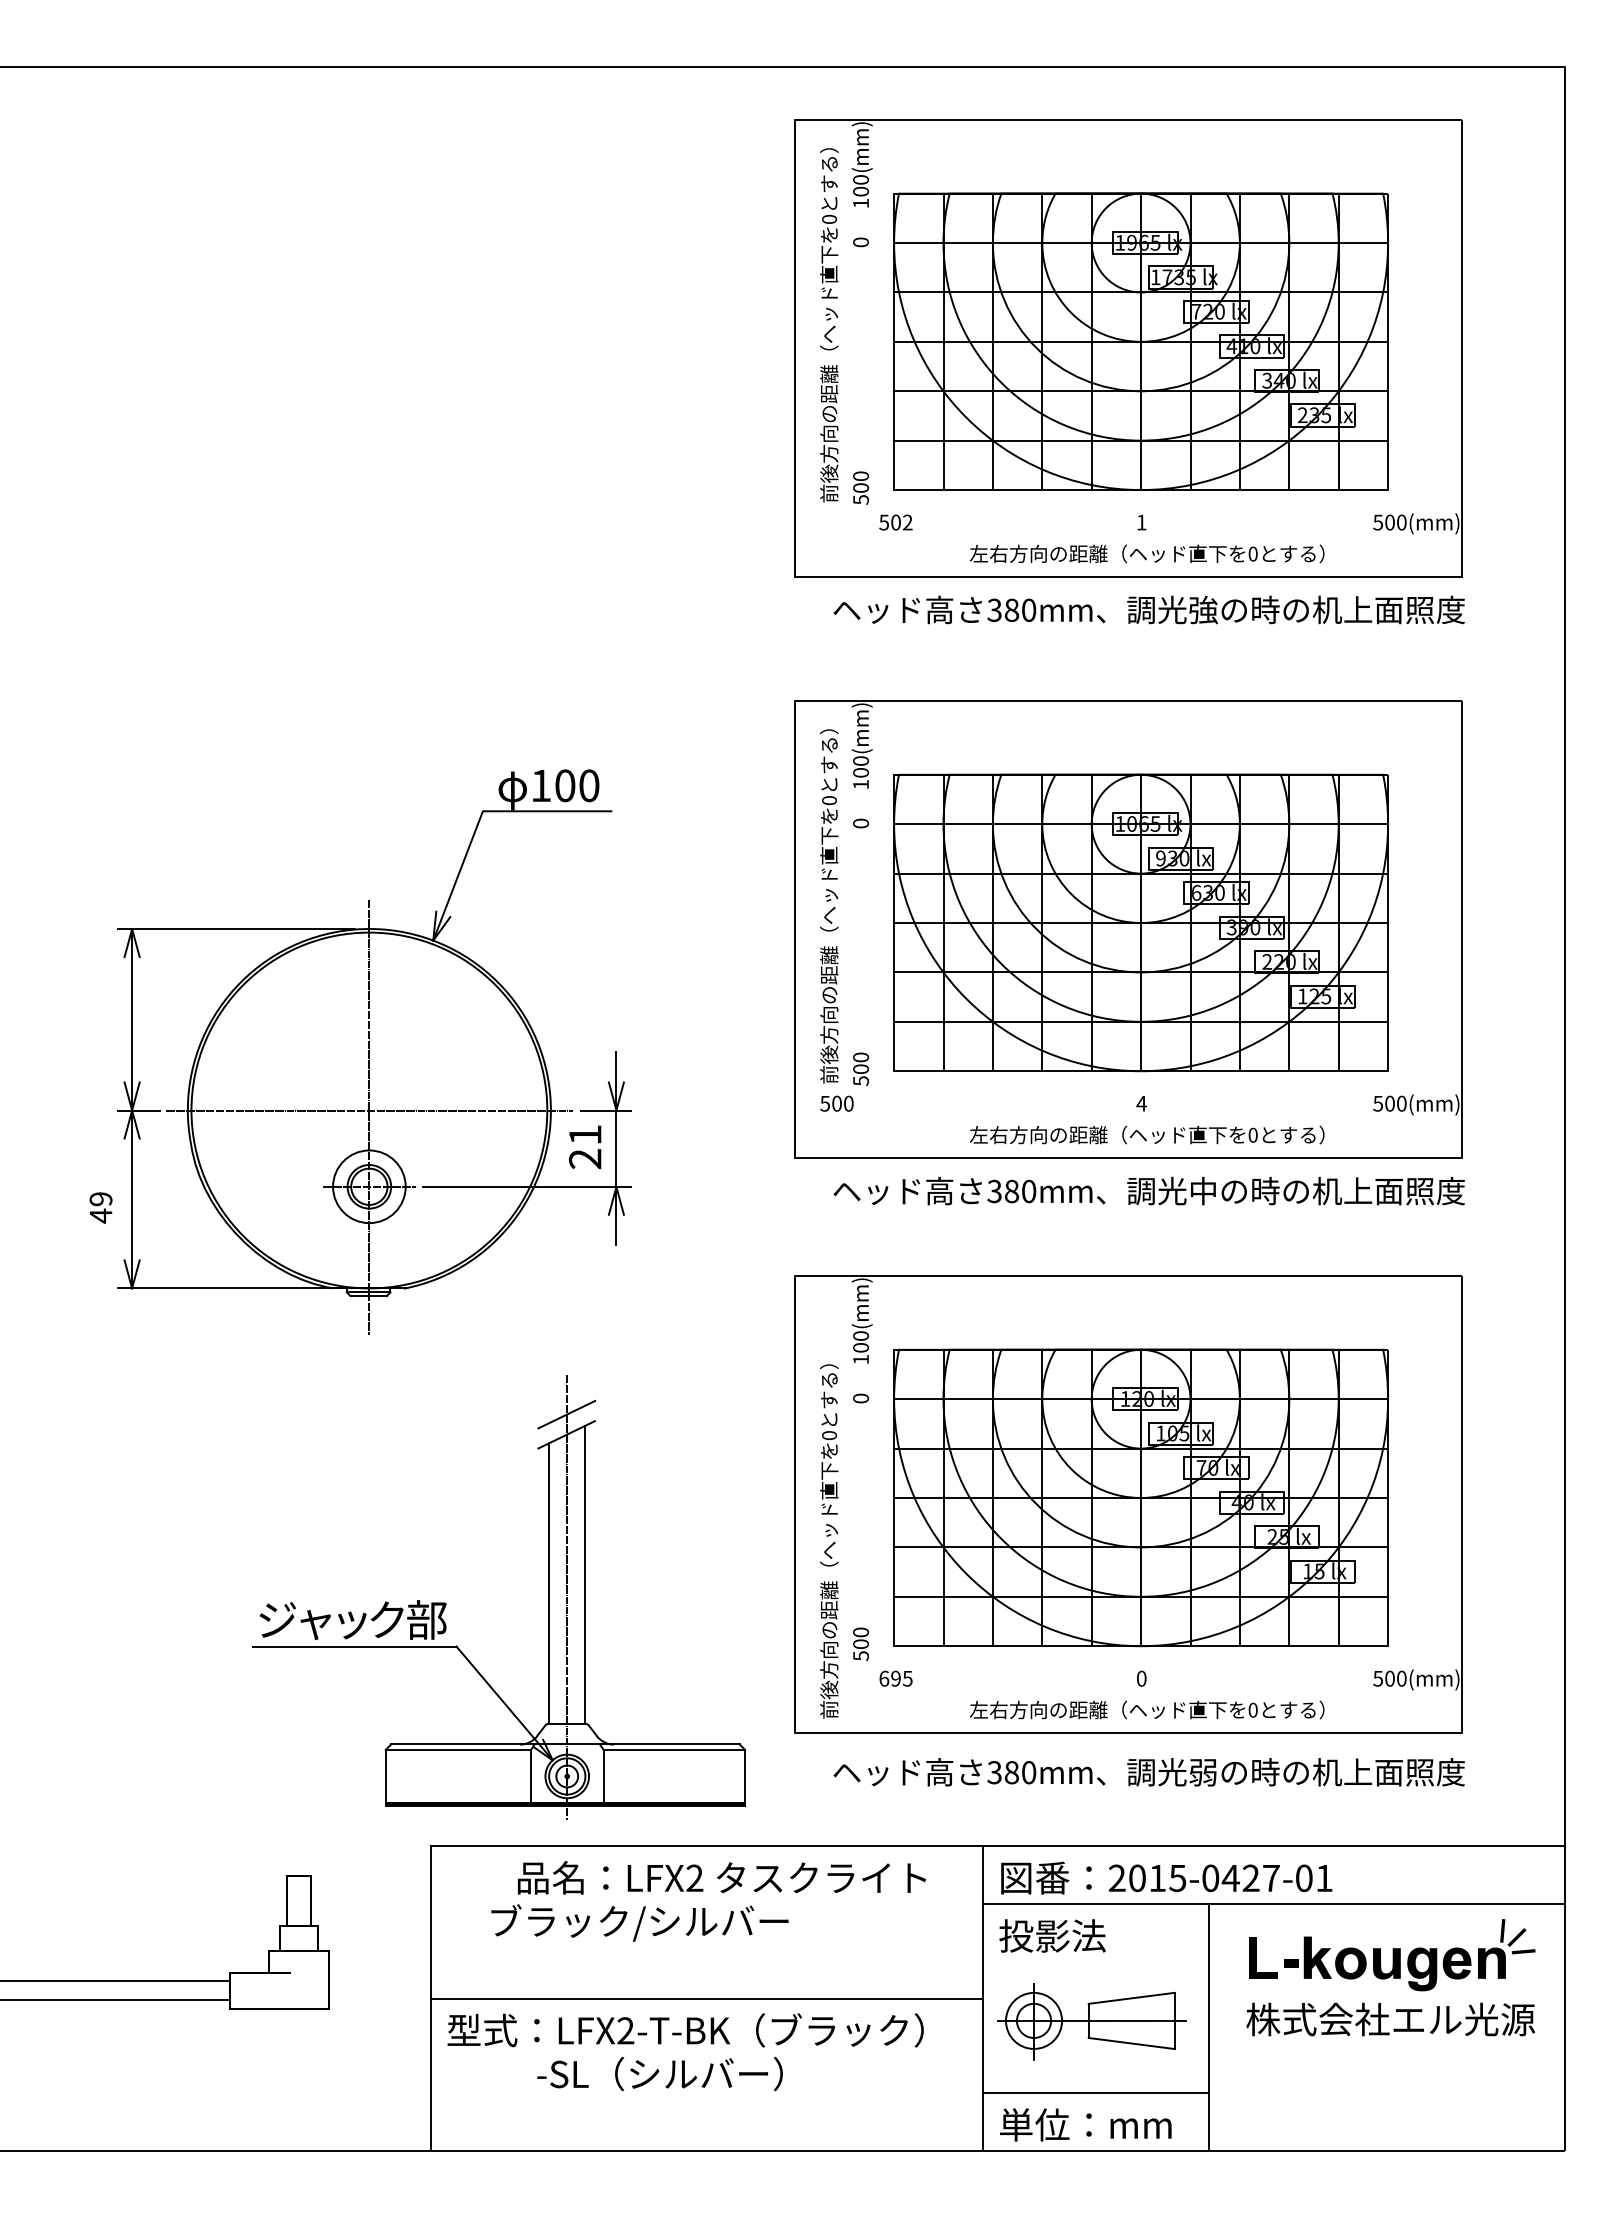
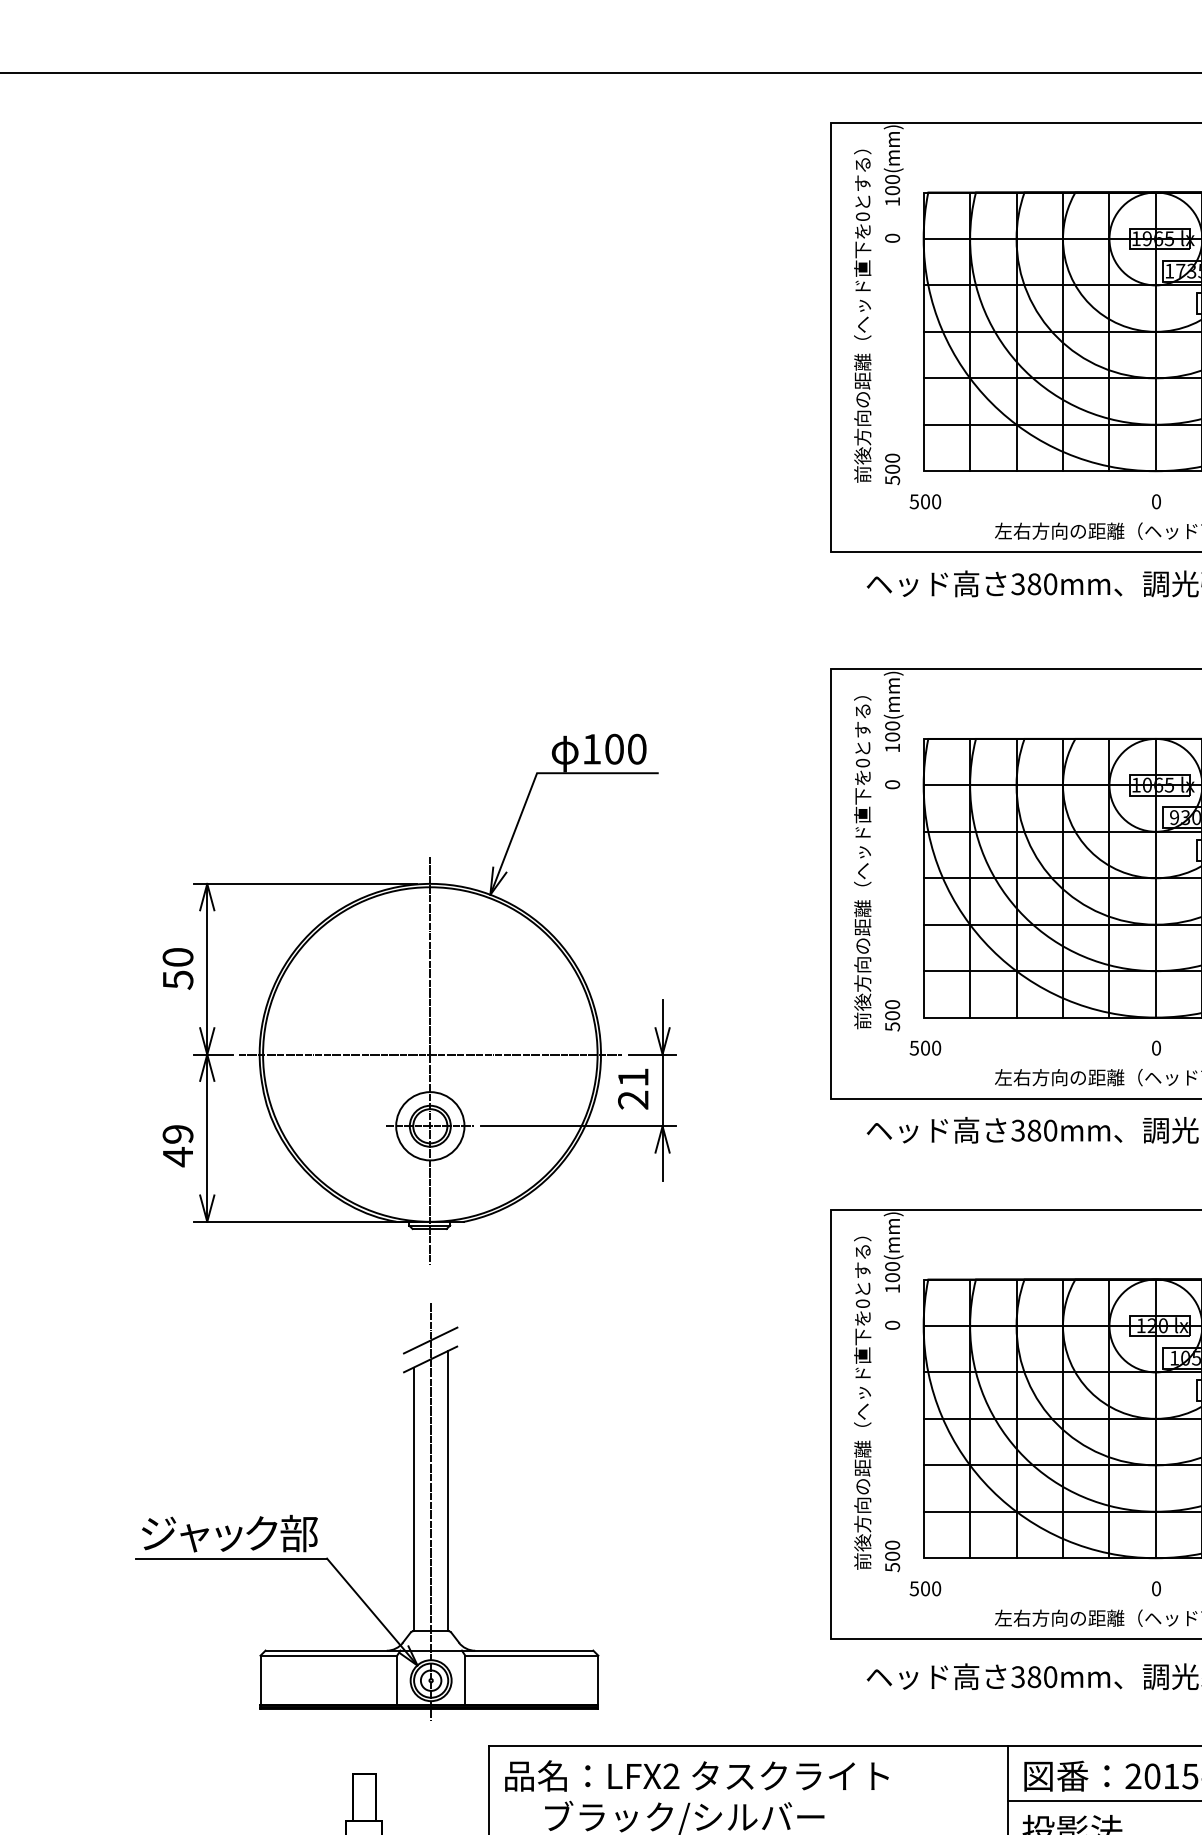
text: (907, 522) -> (936, 501), 502 -> 500
text: (1141, 522) -> (1156, 501), 1 -> 0
part: (100, 1019) -> (177, 968), added
text: (836, 1103) -> (924, 1047), moved
text: (1141, 1103) -> (1156, 1047), 4 -> 0
part: (100, 1207) -> (177, 1145), size x1.43
text: (829, 1541) -> (862, 1403), moved
part: (548, 1597) -> (413, 1512), moved
text: (895, 1678) -> (924, 1588), 695 -> 500
text: (721, 1877) -> (696, 1775), moved

